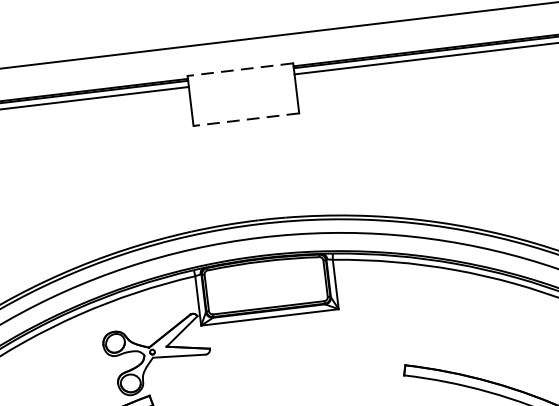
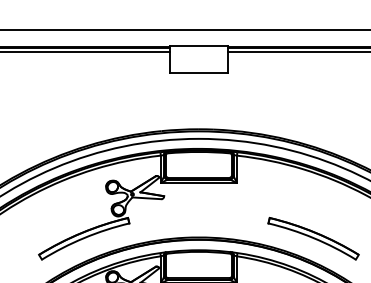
line: (239, 69) -> (198, 45), dashed -> solid
line: (245, 119) -> (198, 73), dashed -> solid

